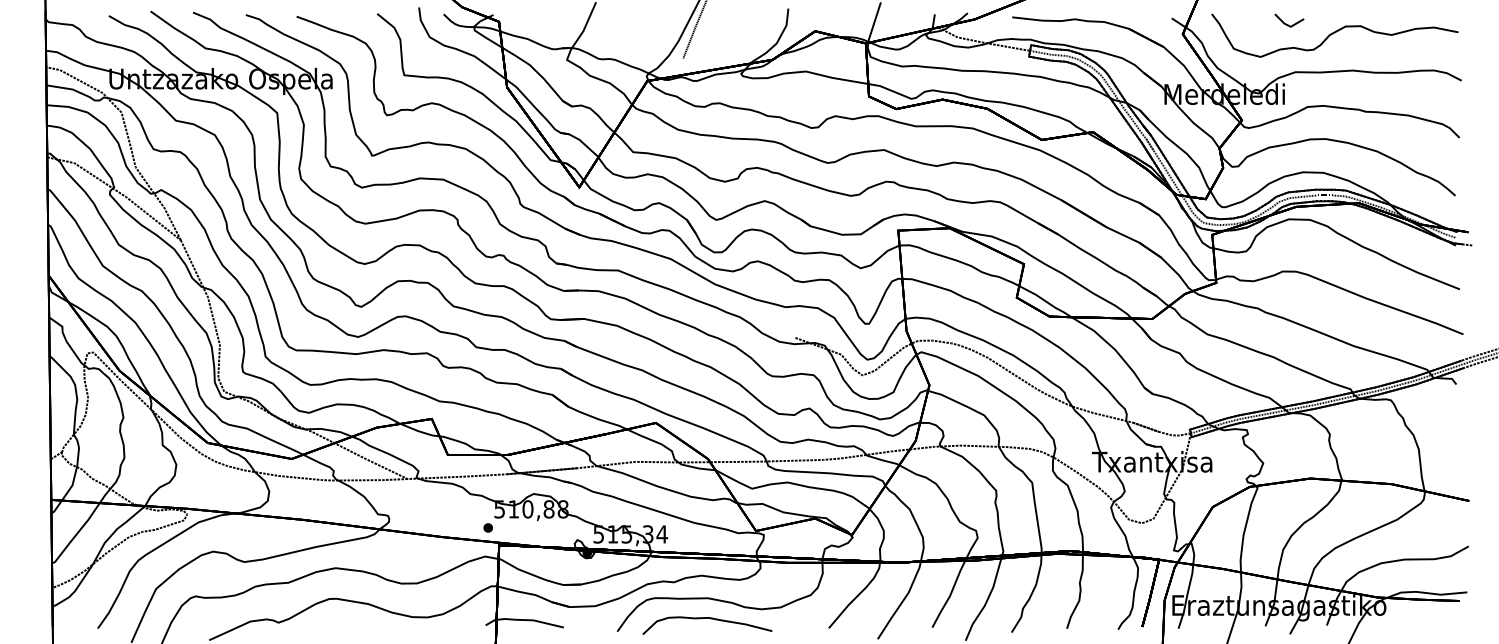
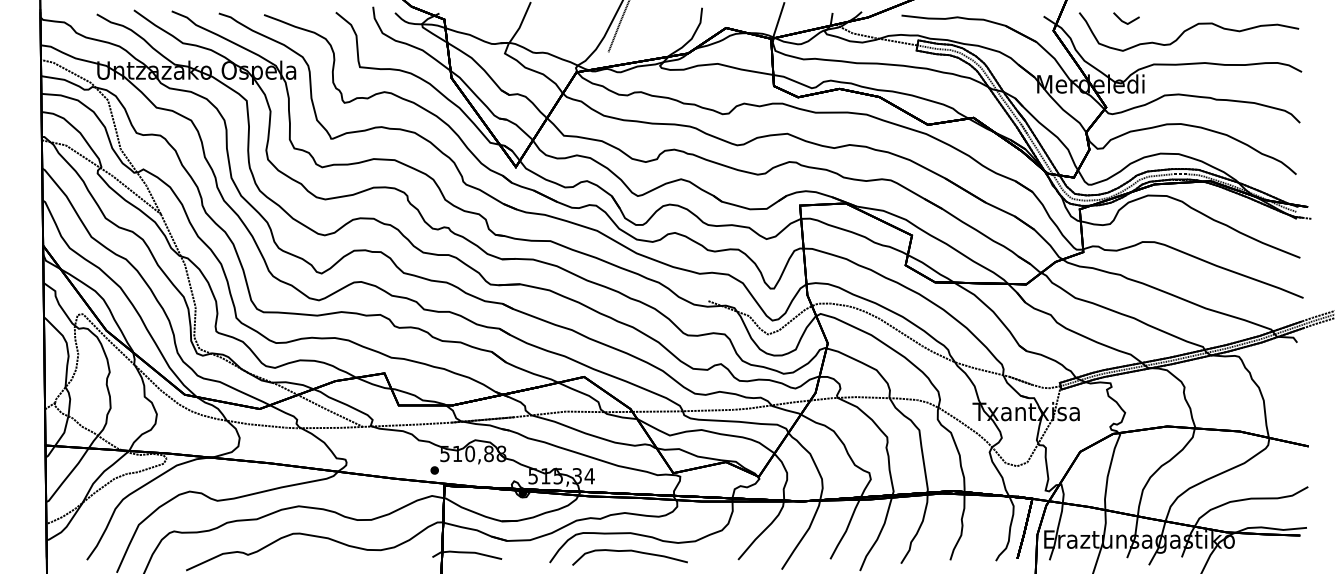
line: (1288, 23) -> (1125, 21), moved

